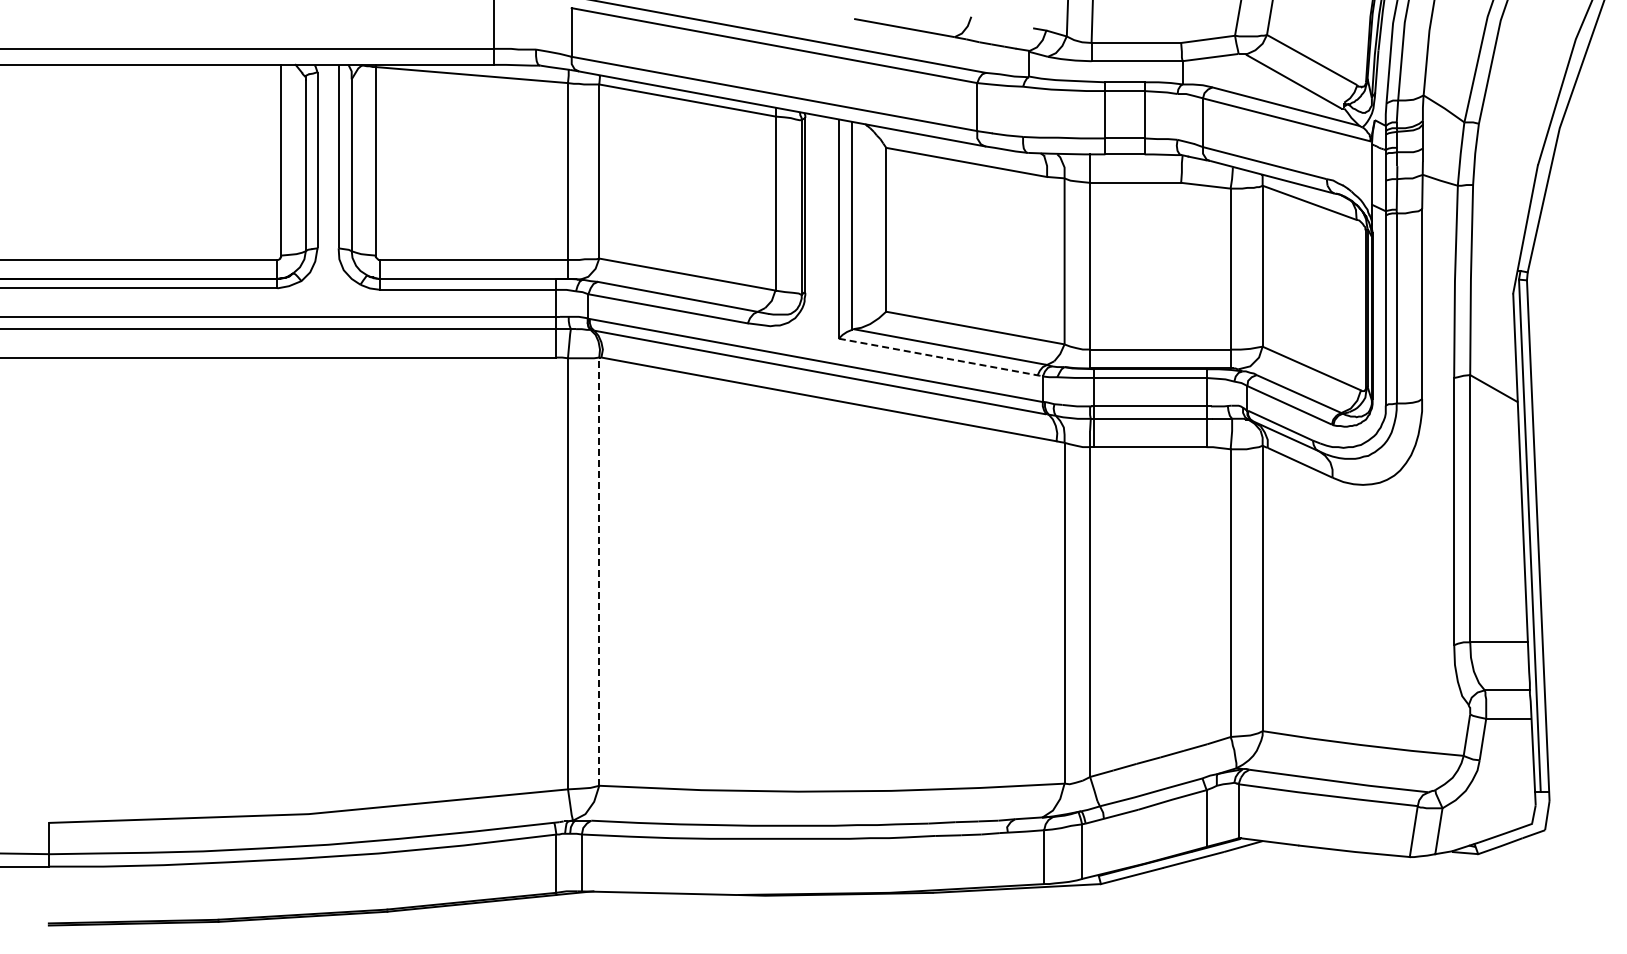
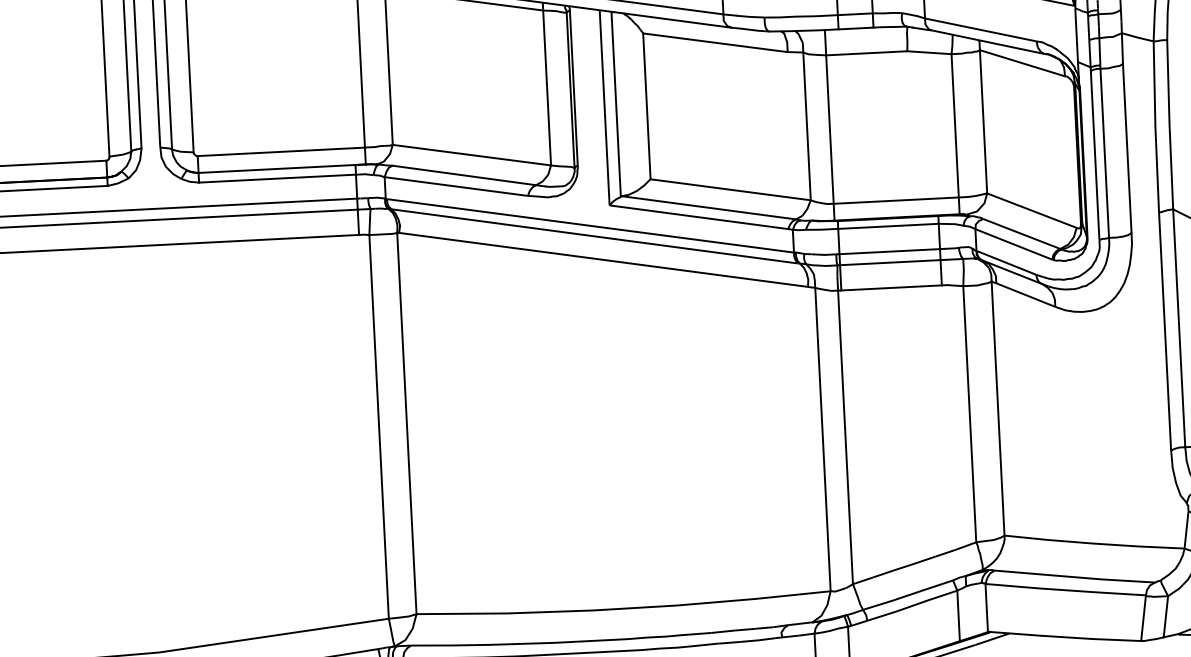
line: (941, 357) -> (701, 217), dashed -> solid
line: (599, 571) -> (407, 423), dashed -> solid

